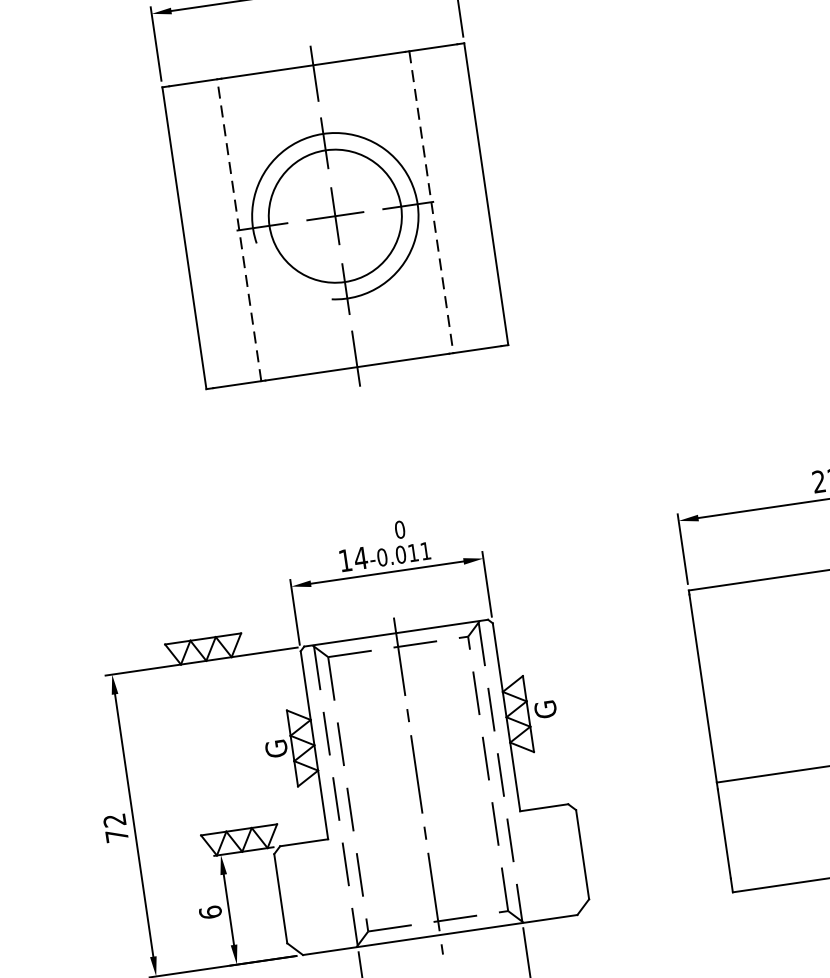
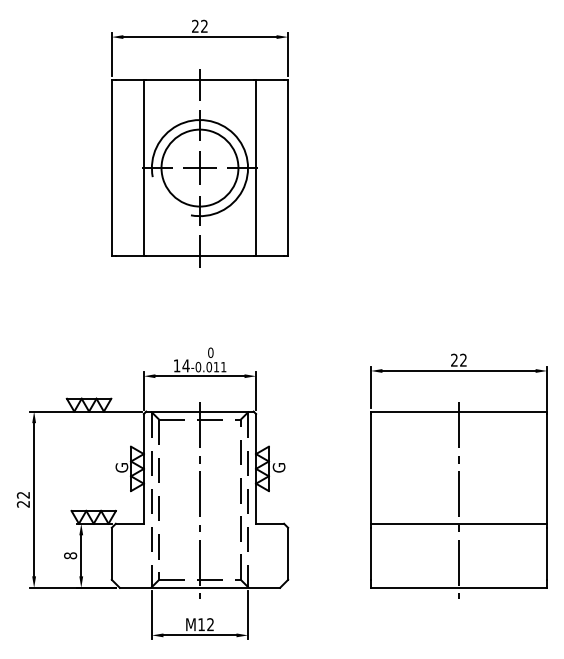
line: (432, 202) -> (256, 168), dashed -> solid
line: (238, 229) -> (143, 167), dashed -> solid
text: (115, 836) -> (22, 504), 72 -> 22
text: (210, 911) -> (70, 555), 6 -> 8

